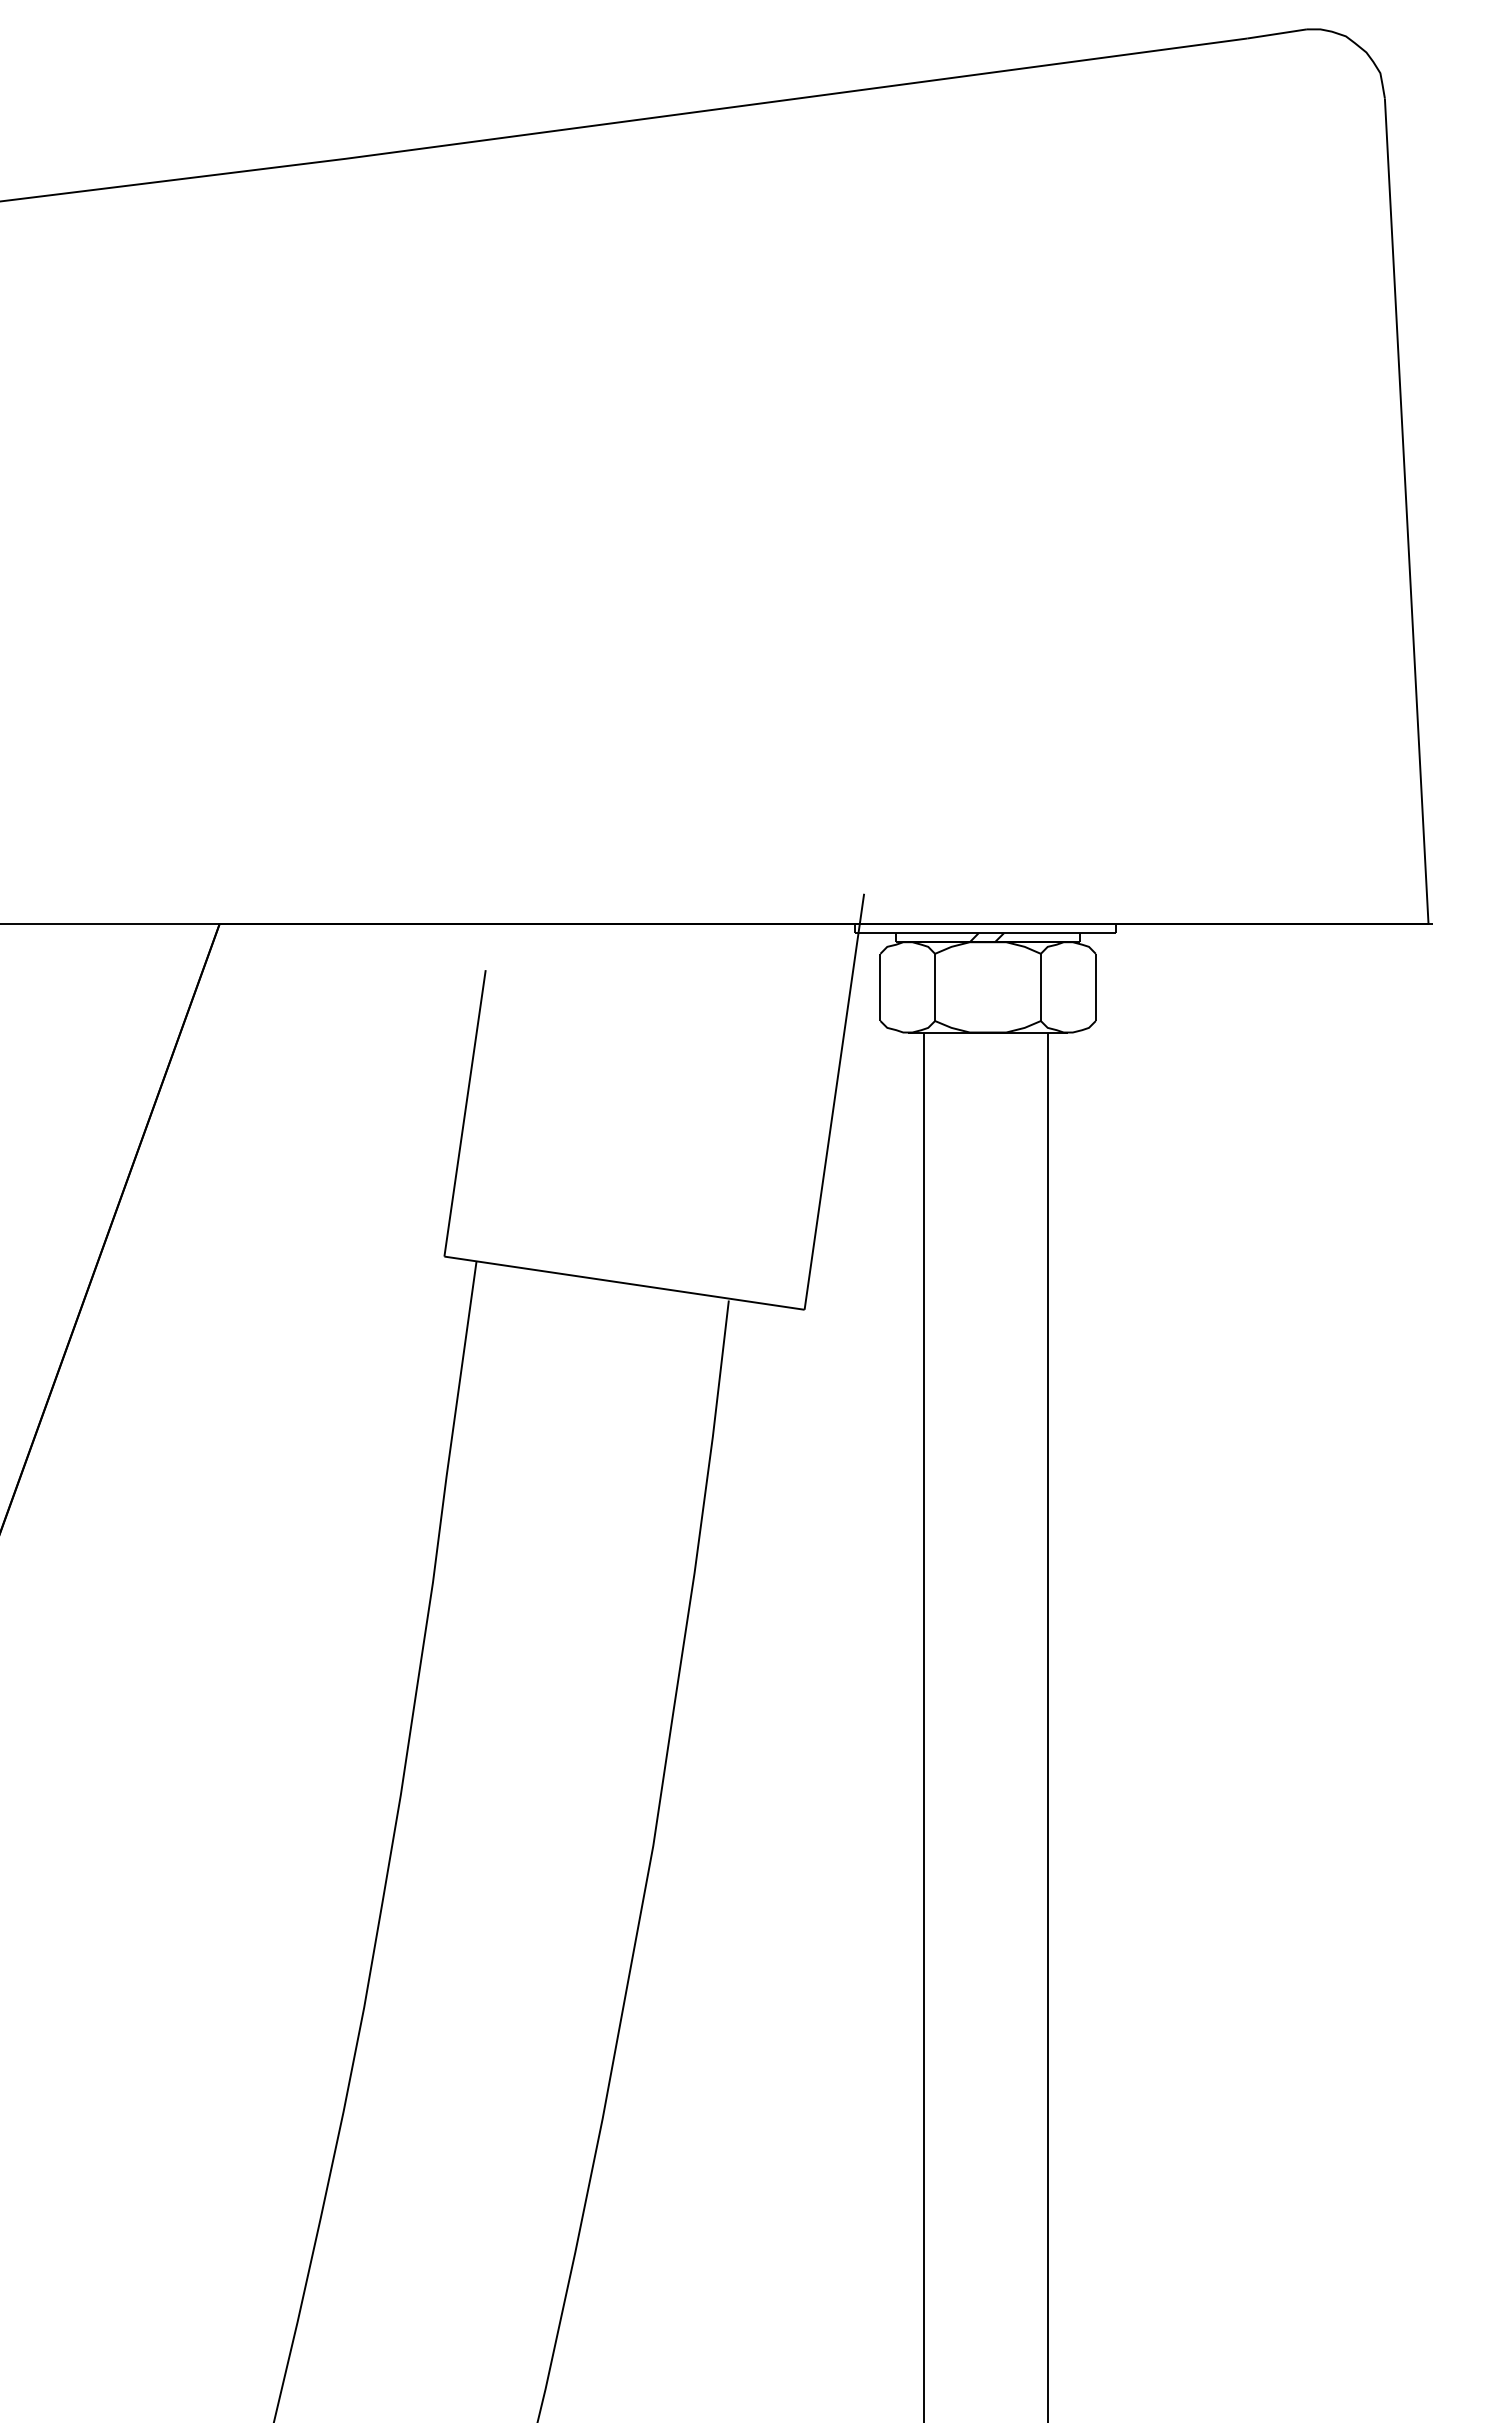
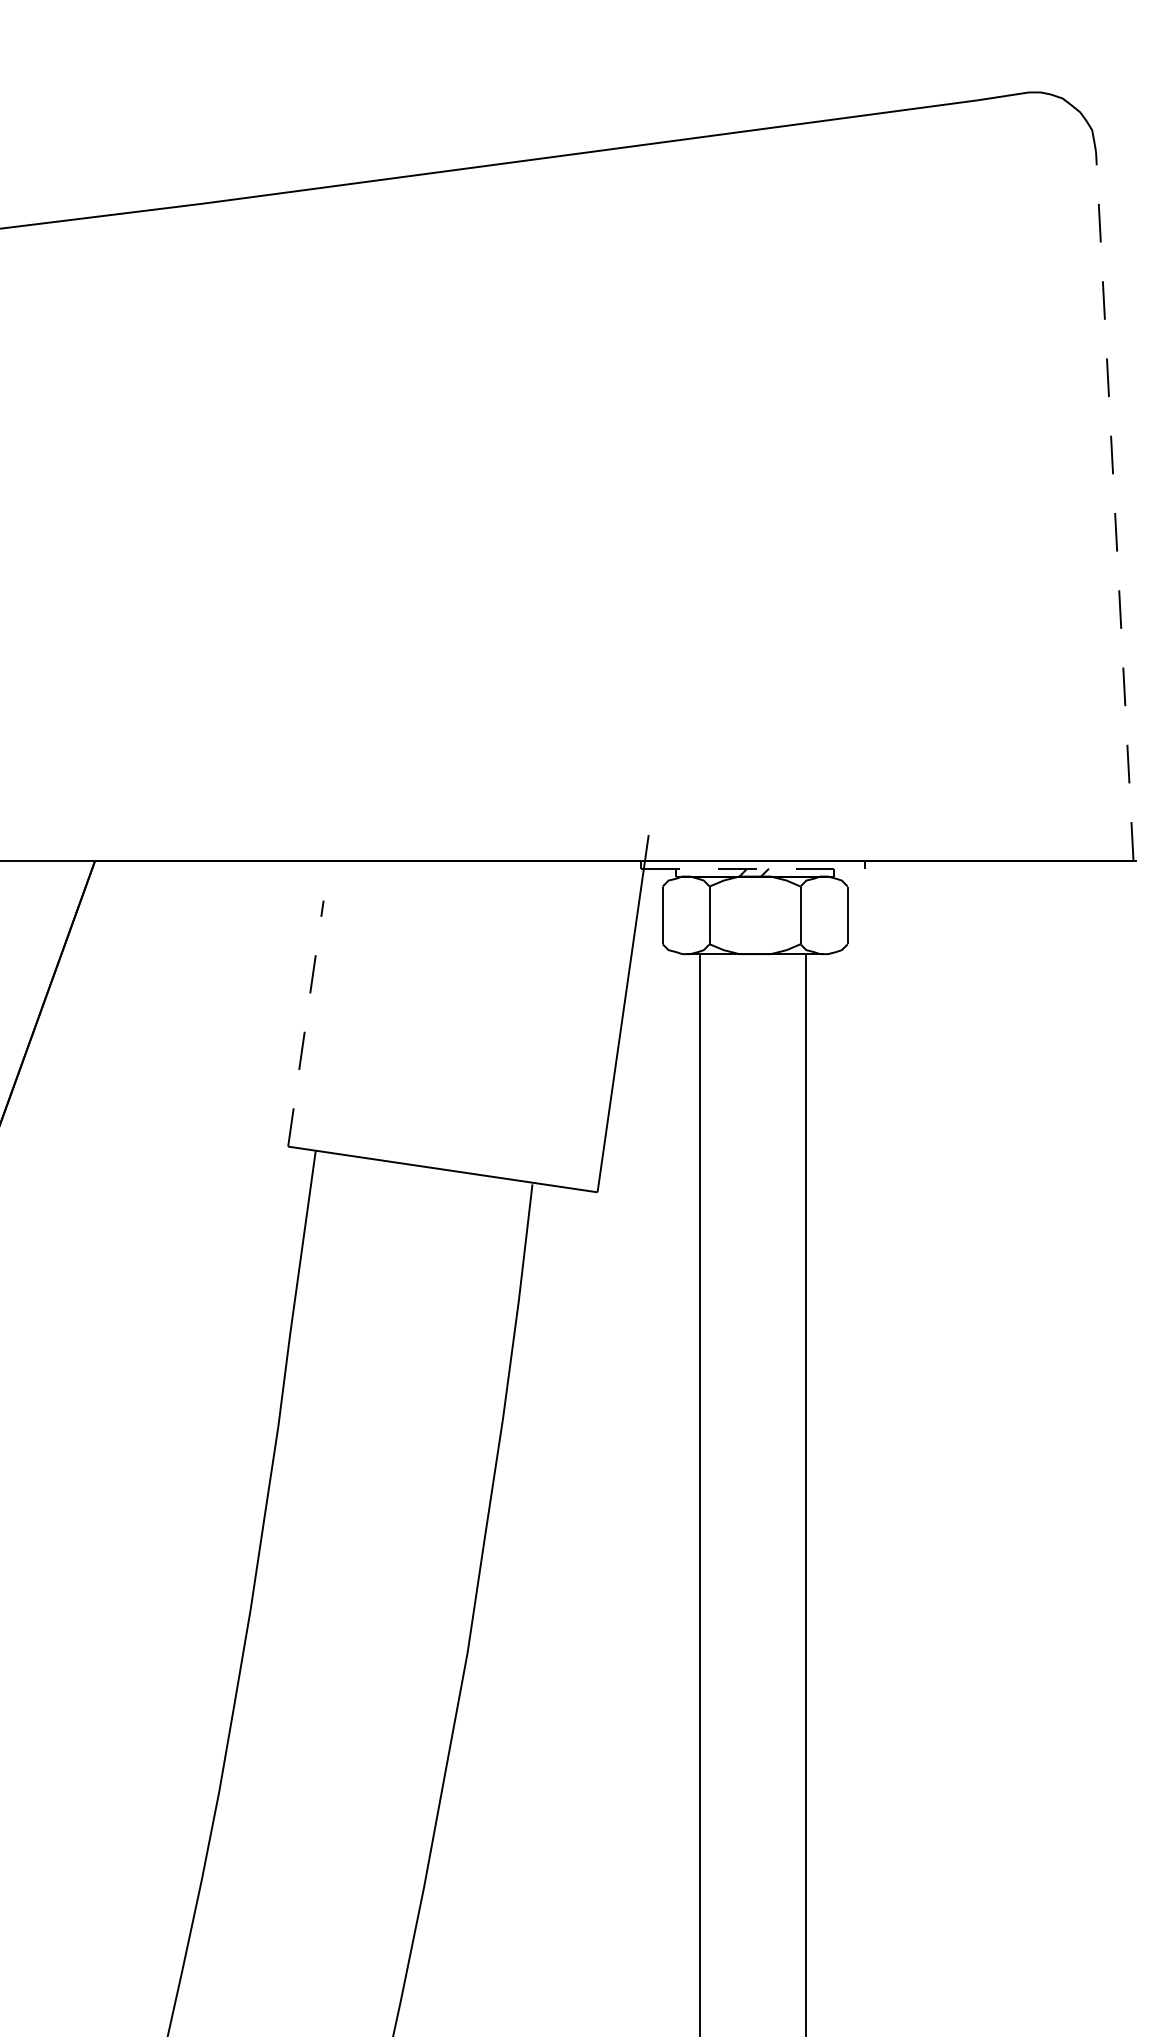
line: (1406, 510) -> (1114, 505), solid -> dashed
line: (985, 933) -> (752, 869), solid -> dashed
line: (465, 1113) -> (306, 1023), solid -> dashed

